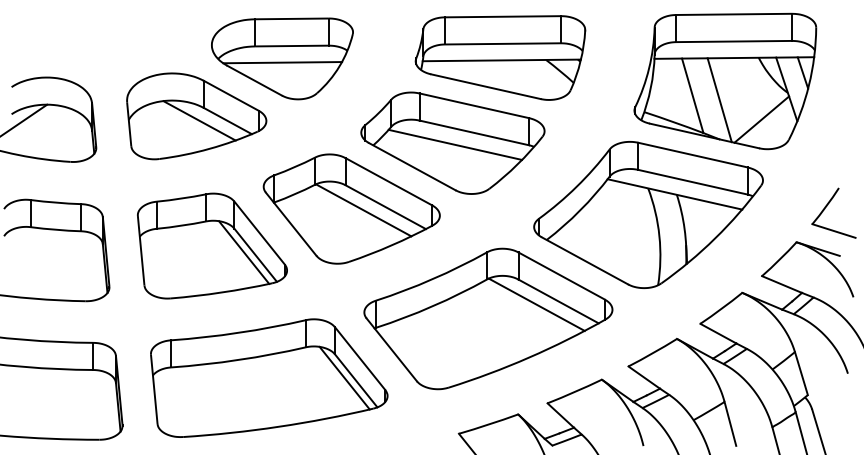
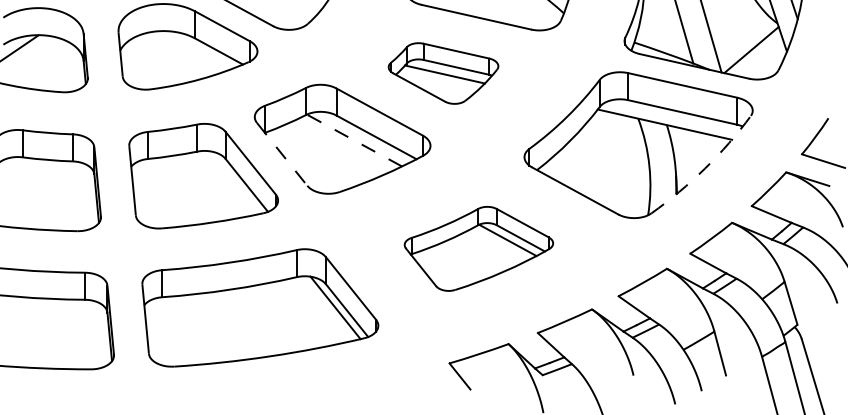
line: (199, 120) -> (190, 50), removed
part: (452, 142) -> (443, 72), size x0.6
line: (363, 210) -> (354, 140), solid -> dashed
line: (291, 224) -> (282, 154), solid -> dashed
arc: (715, 238) -> (705, 168), solid -> dashed
line: (244, 252) -> (235, 182), removed
part: (488, 318) -> (478, 248), size x0.6

